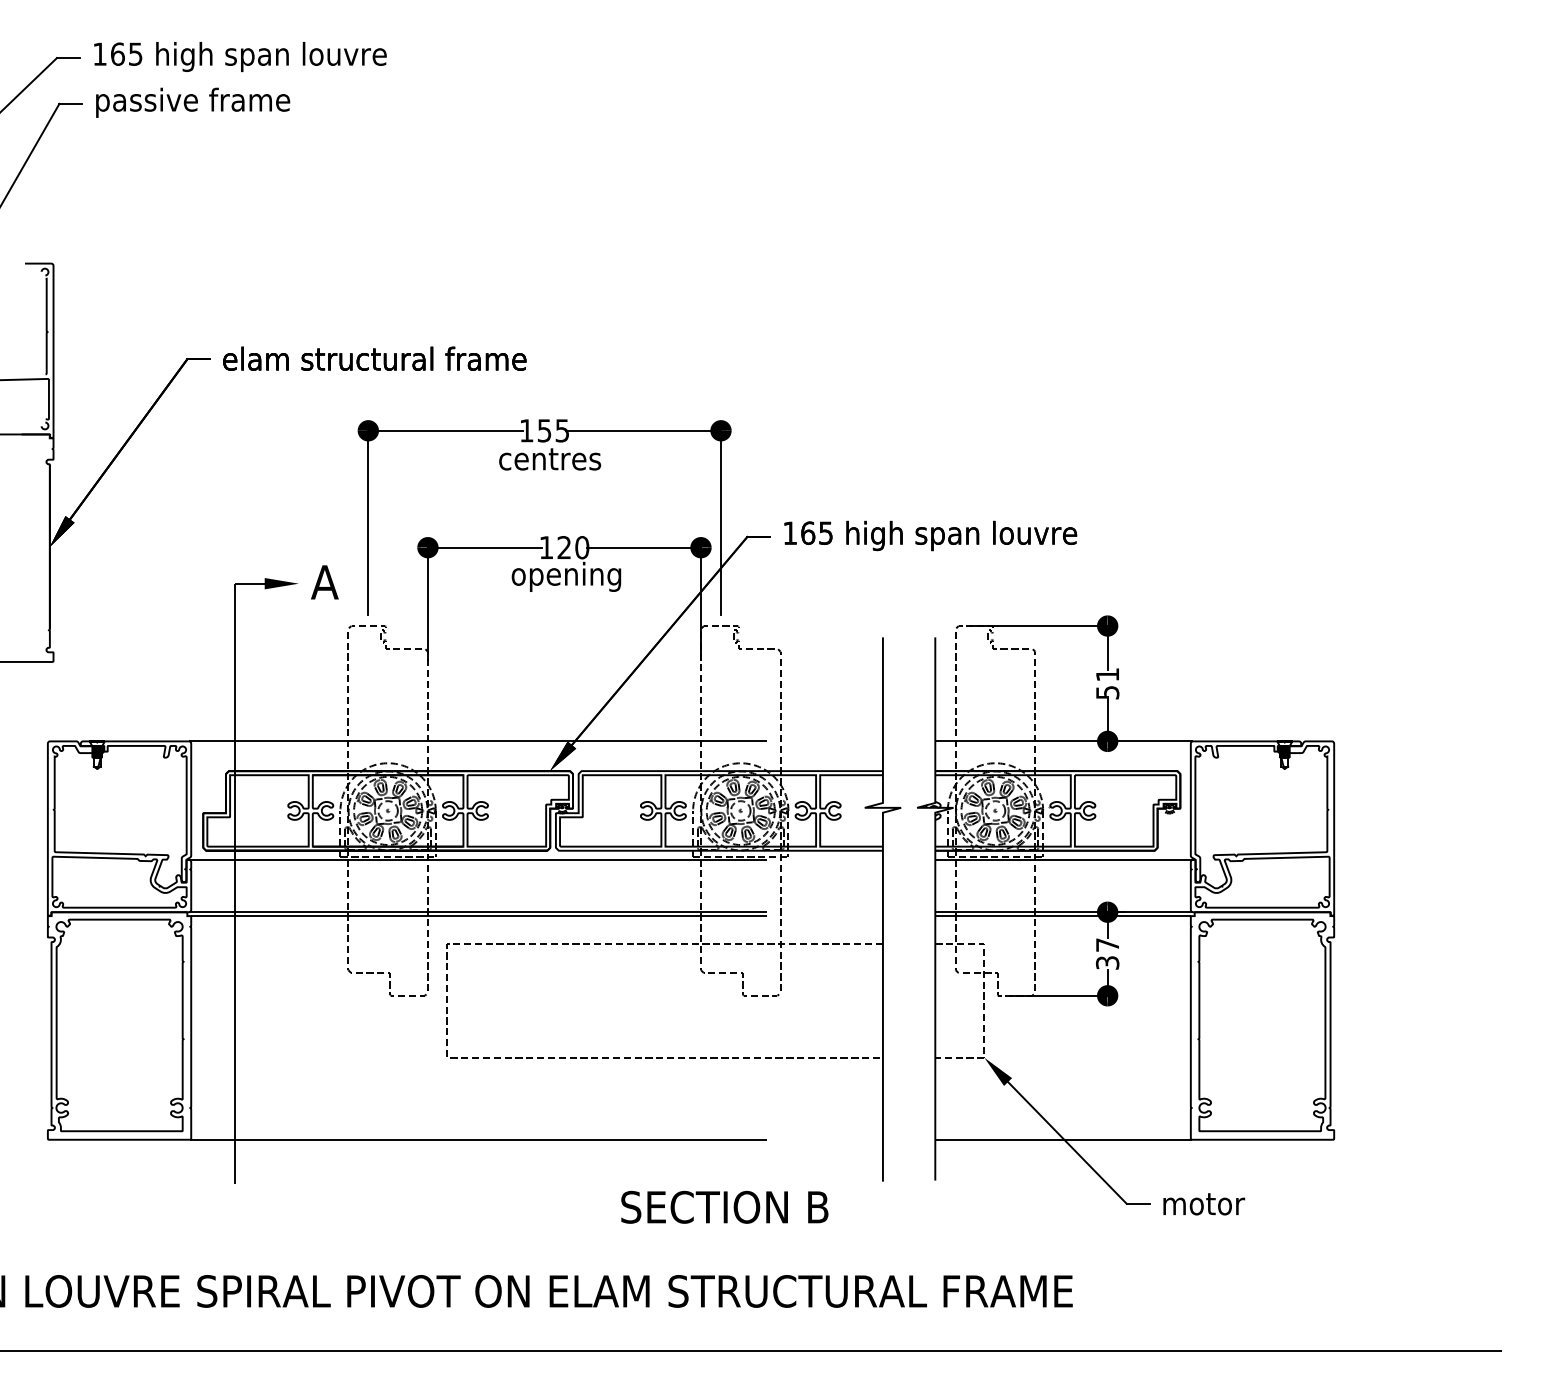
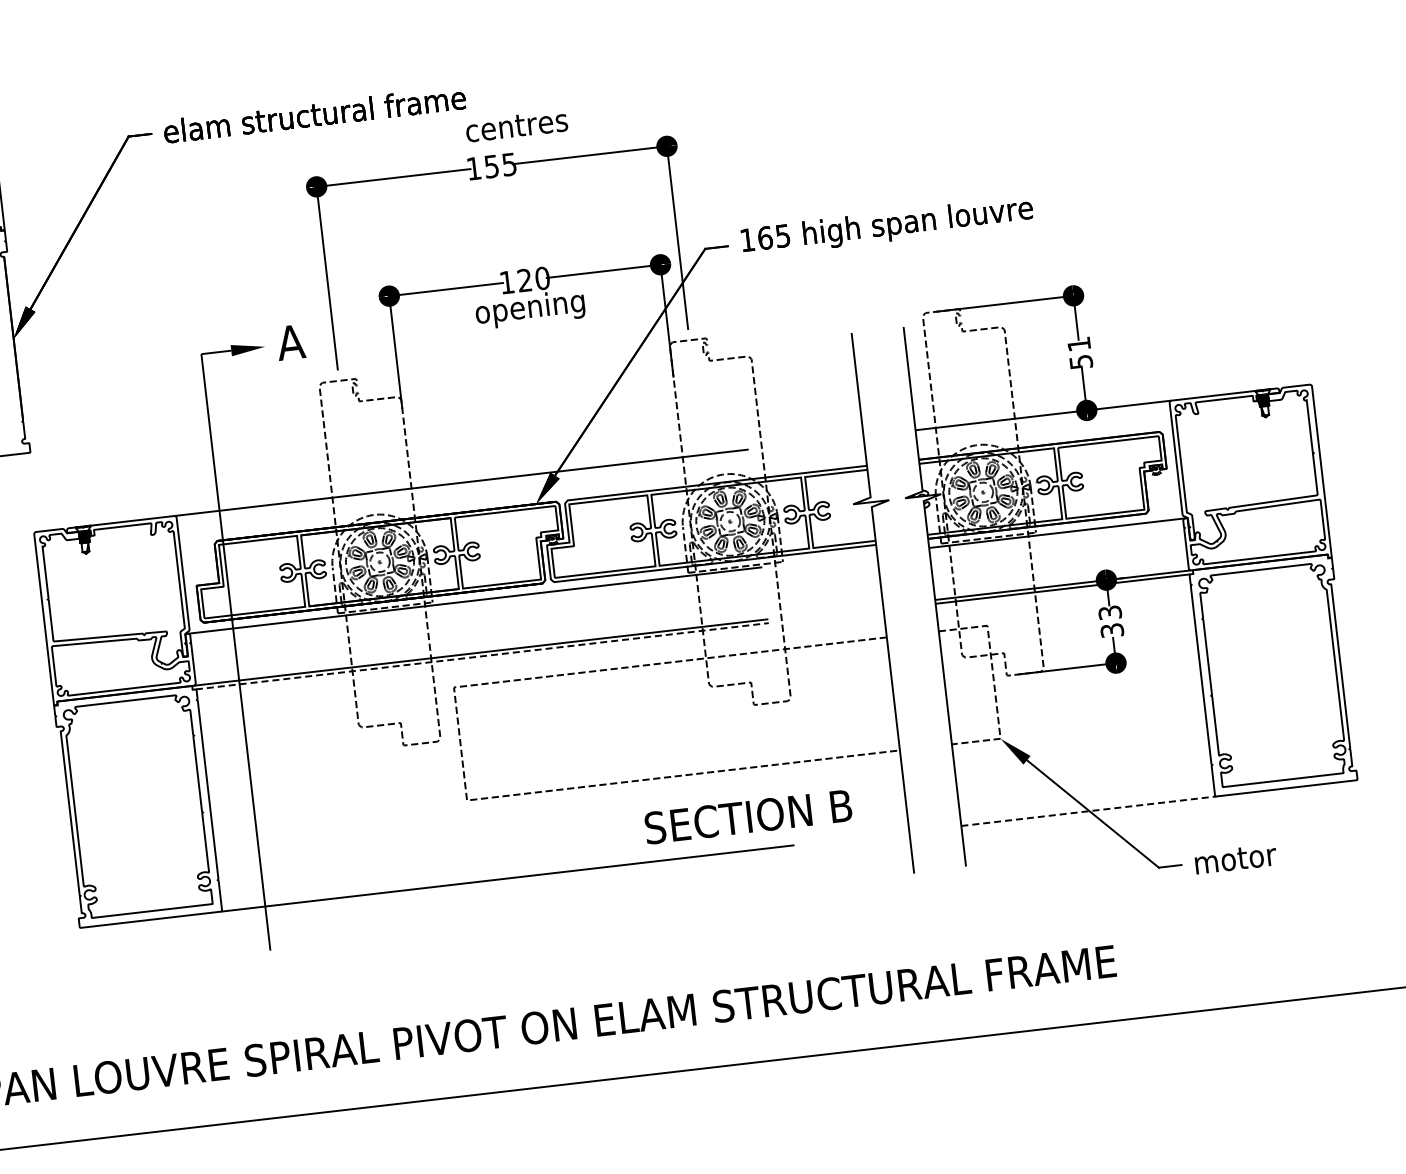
text: (550, 459) -> (517, 126), moved
line: (479, 916) -> (482, 656), solid -> dashed
text: (1107, 944) -> (1109, 612), 37 -> 33
line: (1064, 1139) -> (1089, 810), solid -> dashed
text: (724, 1206) -> (748, 816), moved

